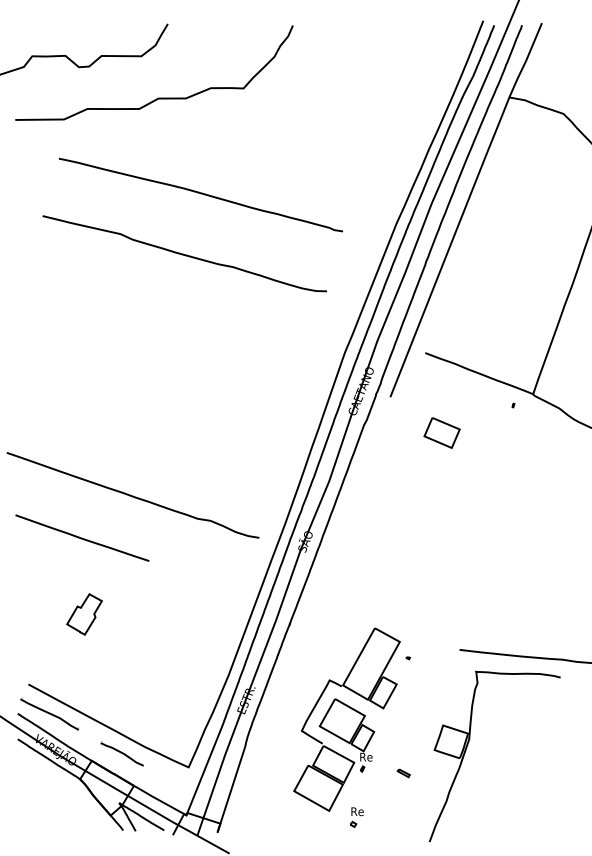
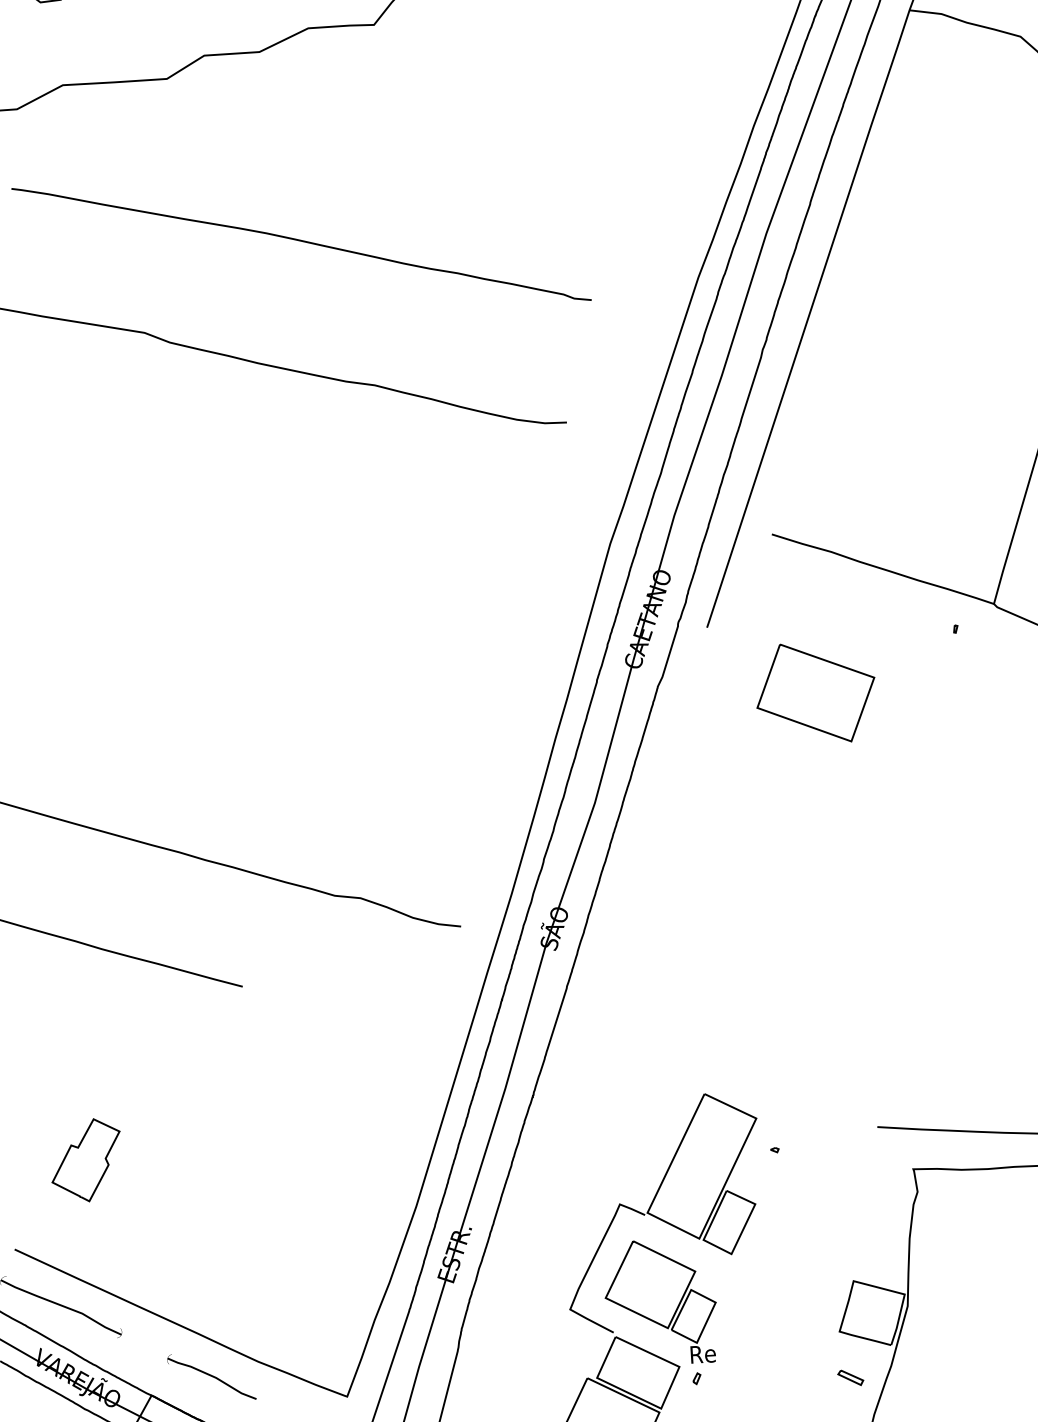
part: (441, 432) -> (814, 692), size x1.67
part: (84, 614) -> (86, 1160), moved
part: (403, 773) -> (850, 1378), moved

